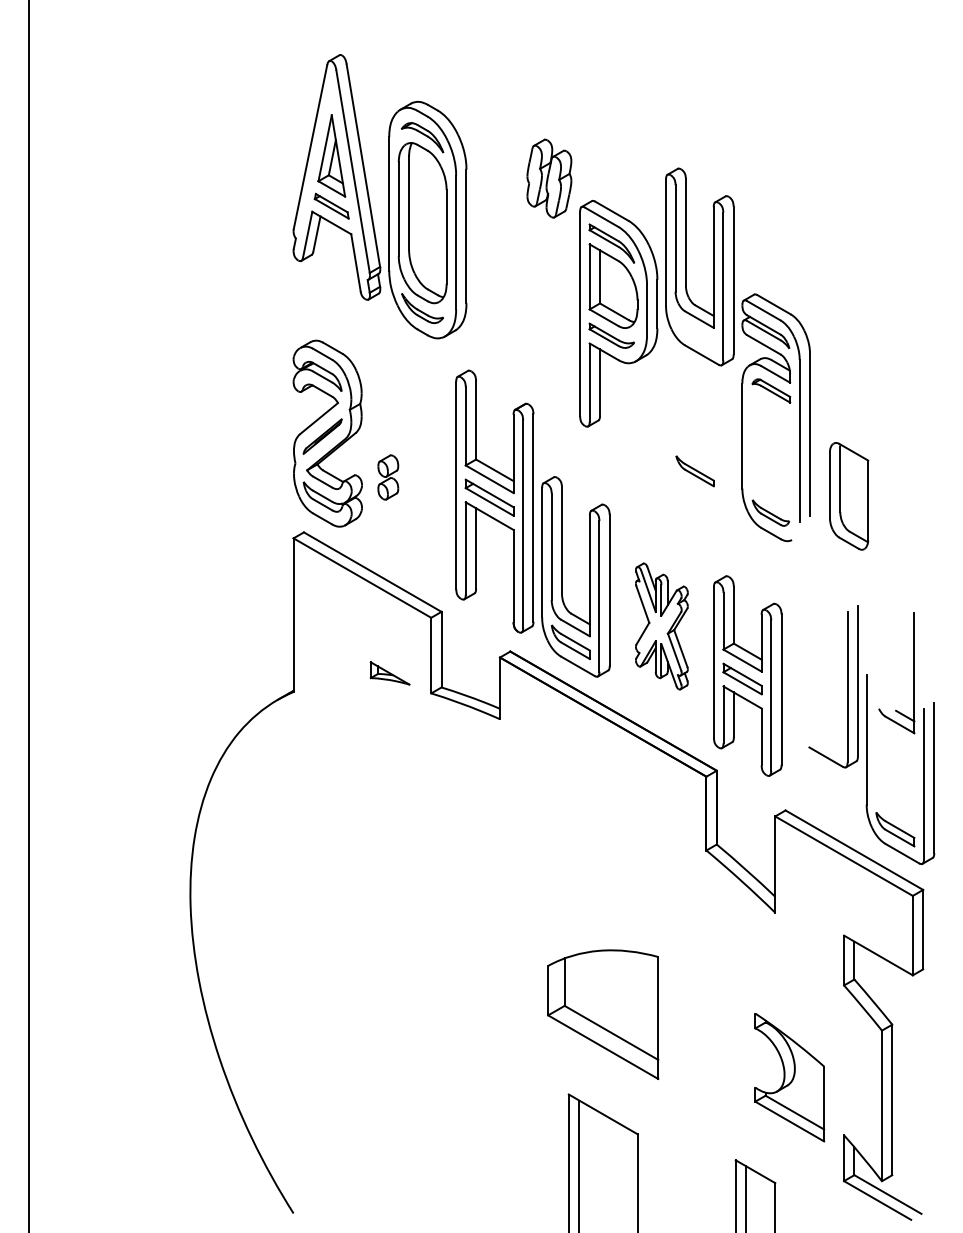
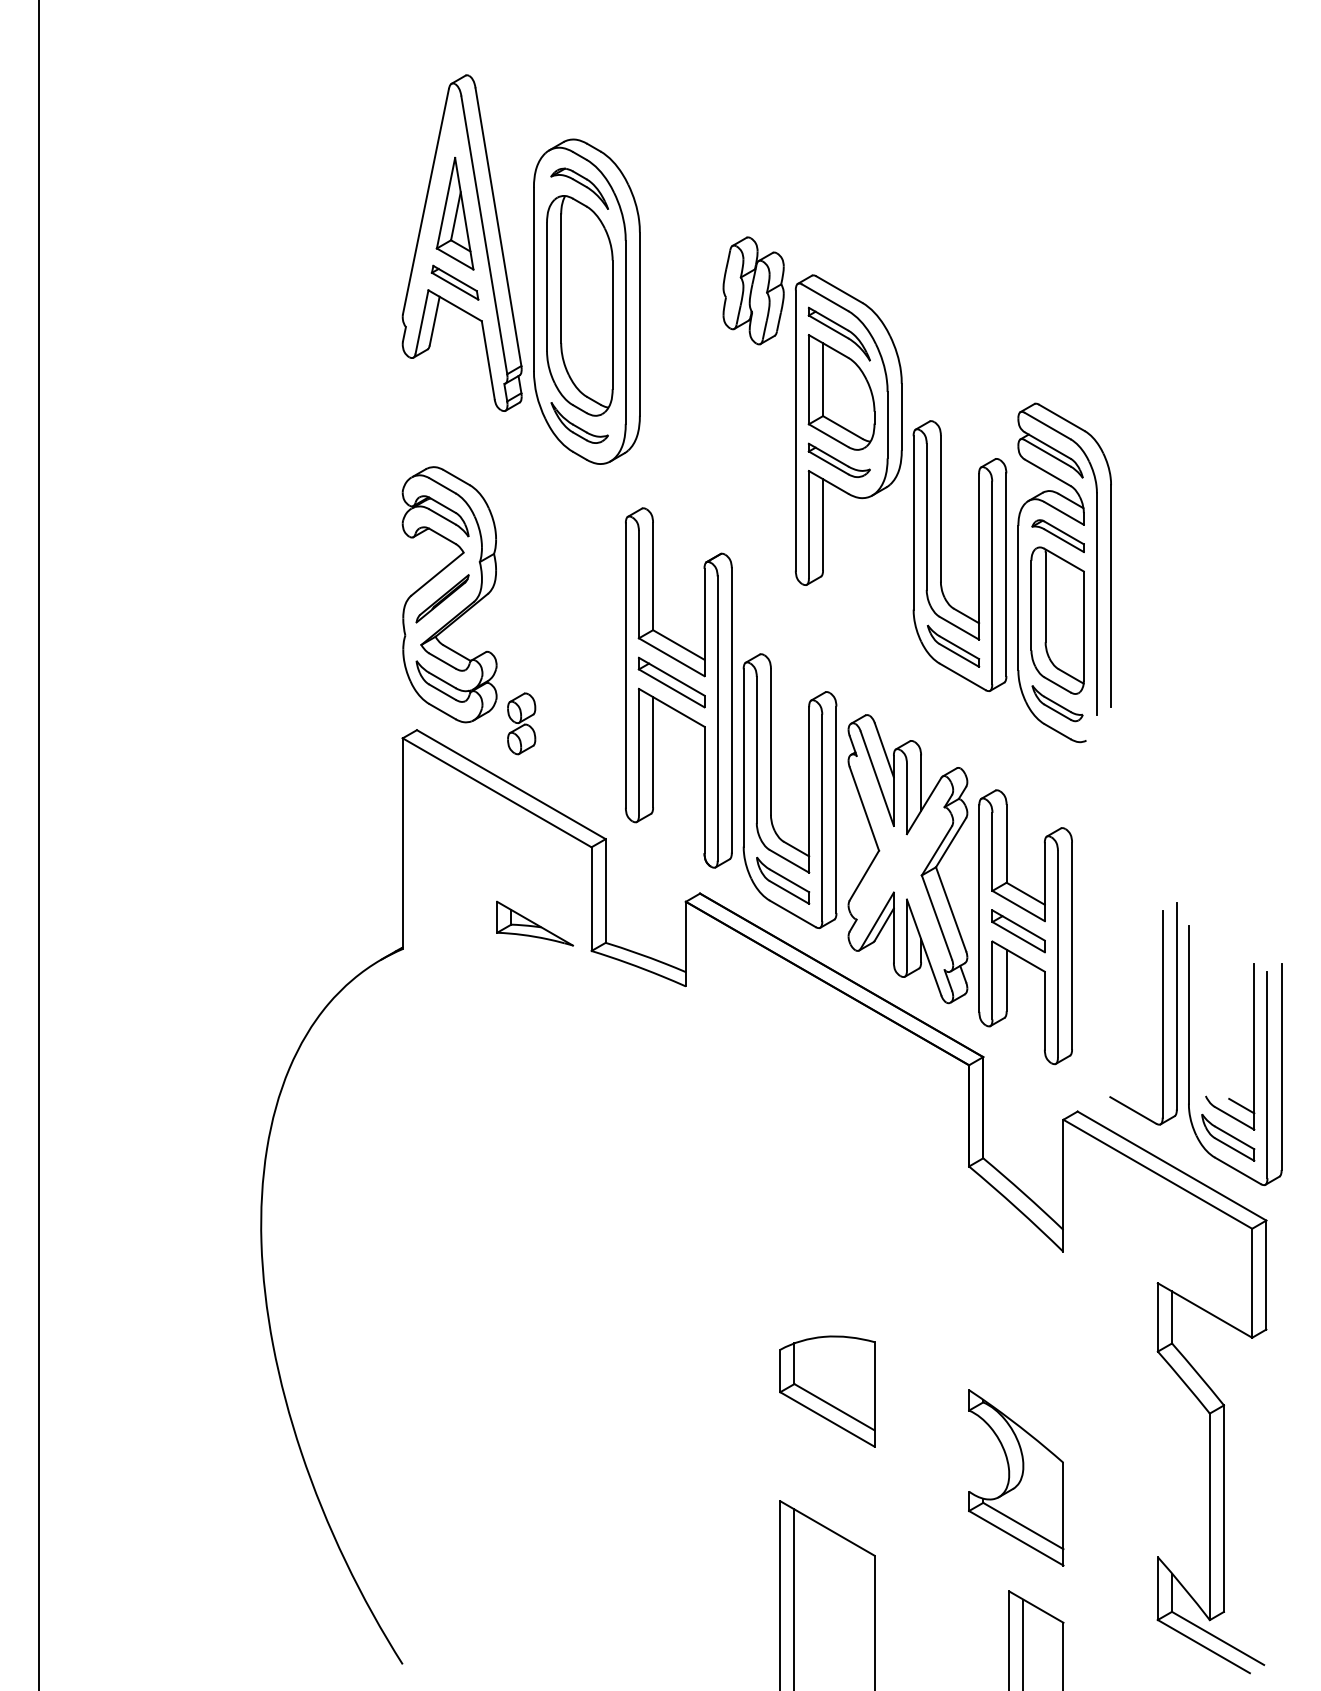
part: (549, 178) -> (753, 290), moved
part: (686, 266) -> (941, 555), moved
part: (388, 477) -> (521, 723), moved
part: (848, 496) -> (1057, 620), moved
part: (661, 626) -> (907, 859), size x1.67
part: (913, 672) -> (1253, 1046), moved
part: (390, 673) -> (535, 923), size x1.43
part: (847, 686) -> (1162, 1013), moved
part: (603, 1014) -> (827, 1391), size x0.62
part: (789, 1077) -> (1016, 1477), moved

